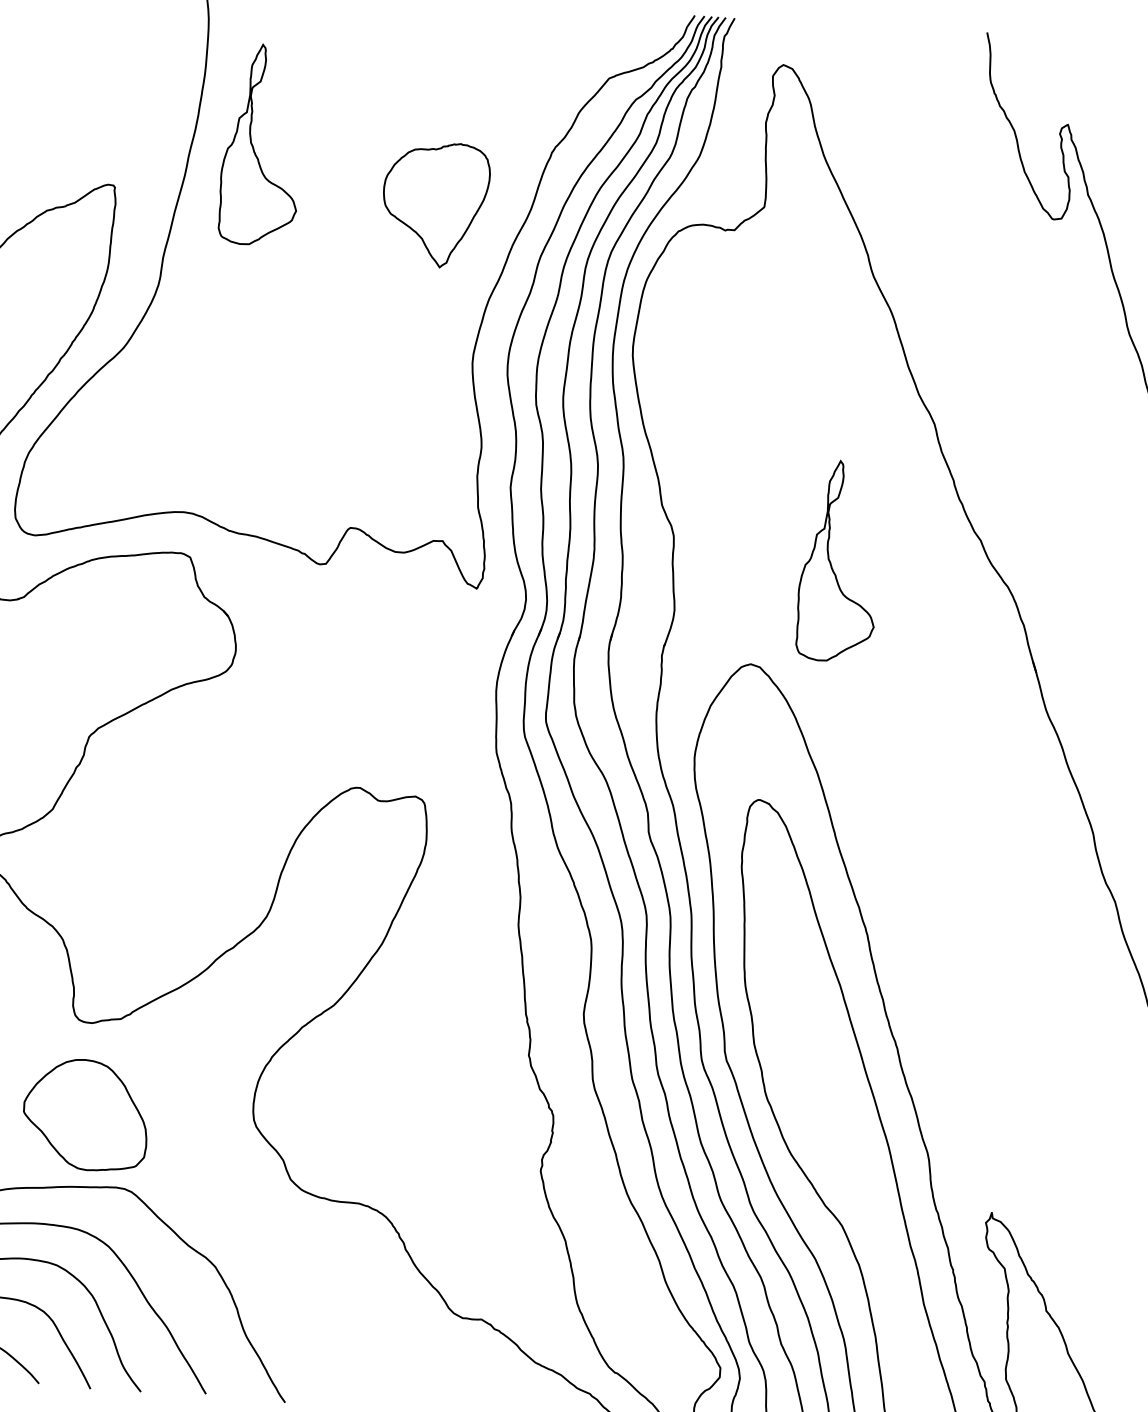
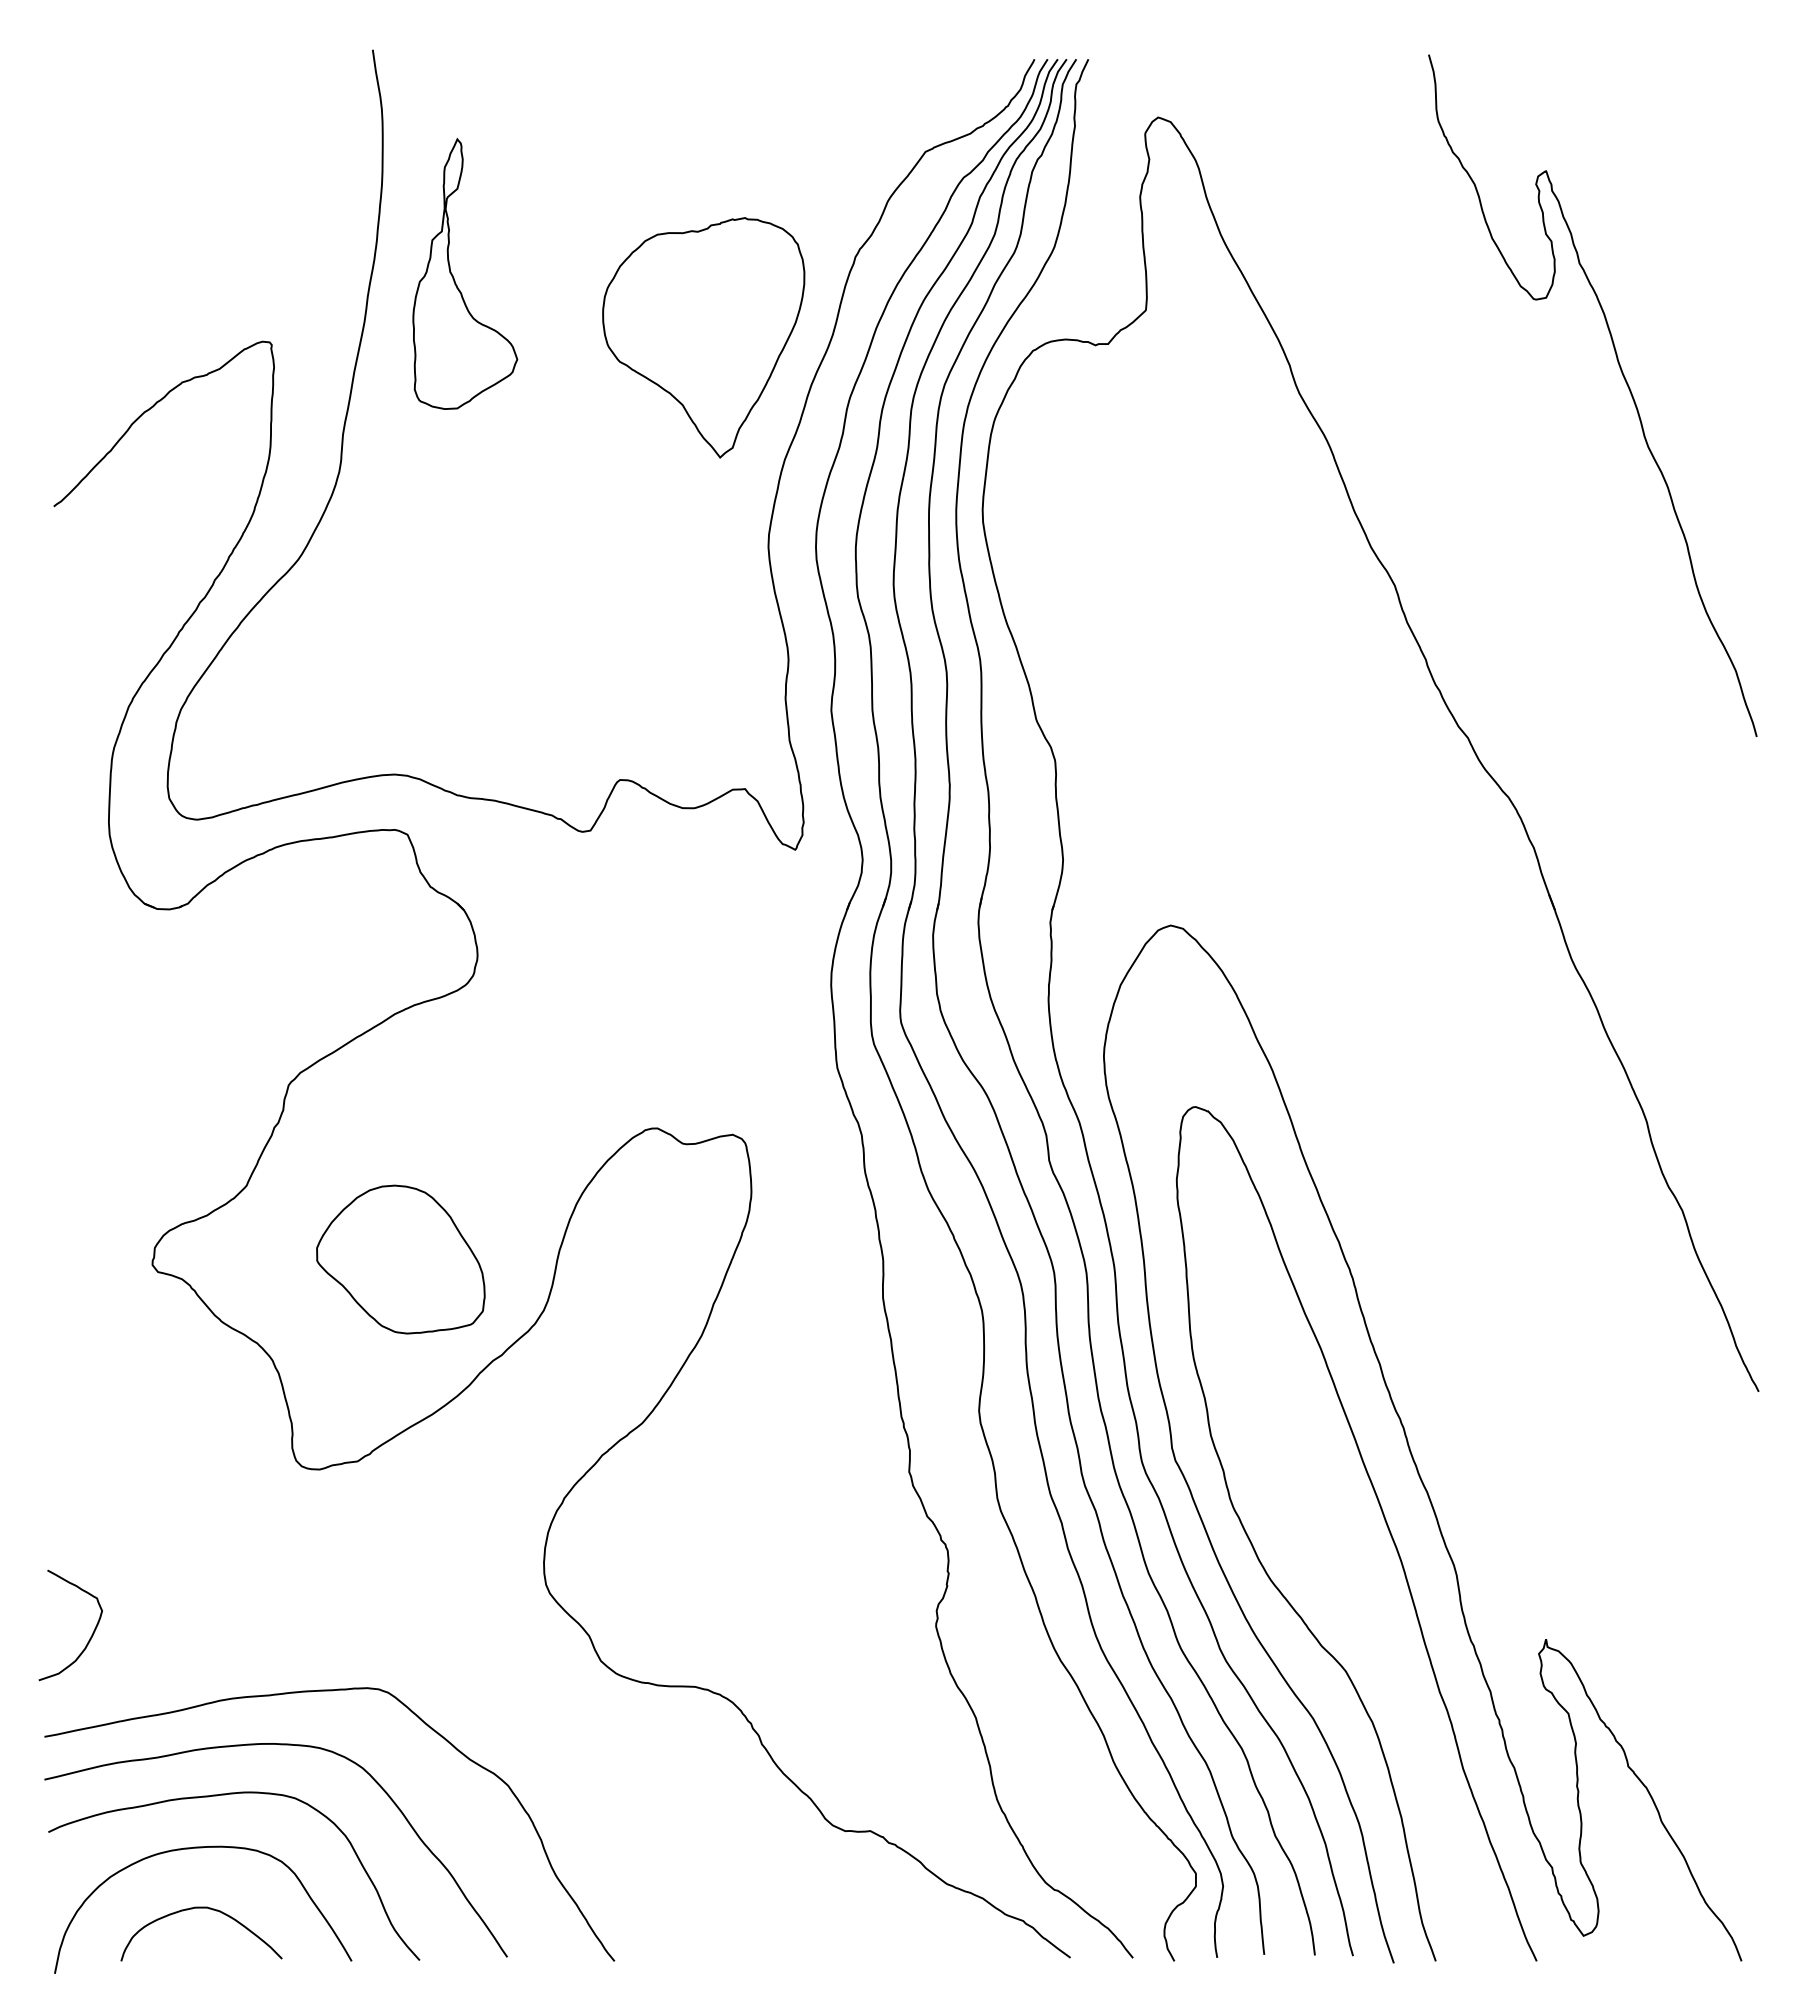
part: (435, 204) -> (703, 337), size x1.43
part: (831, 563) -> (1269, 782), removed
part: (85, 1114) -> (400, 1259), moved

